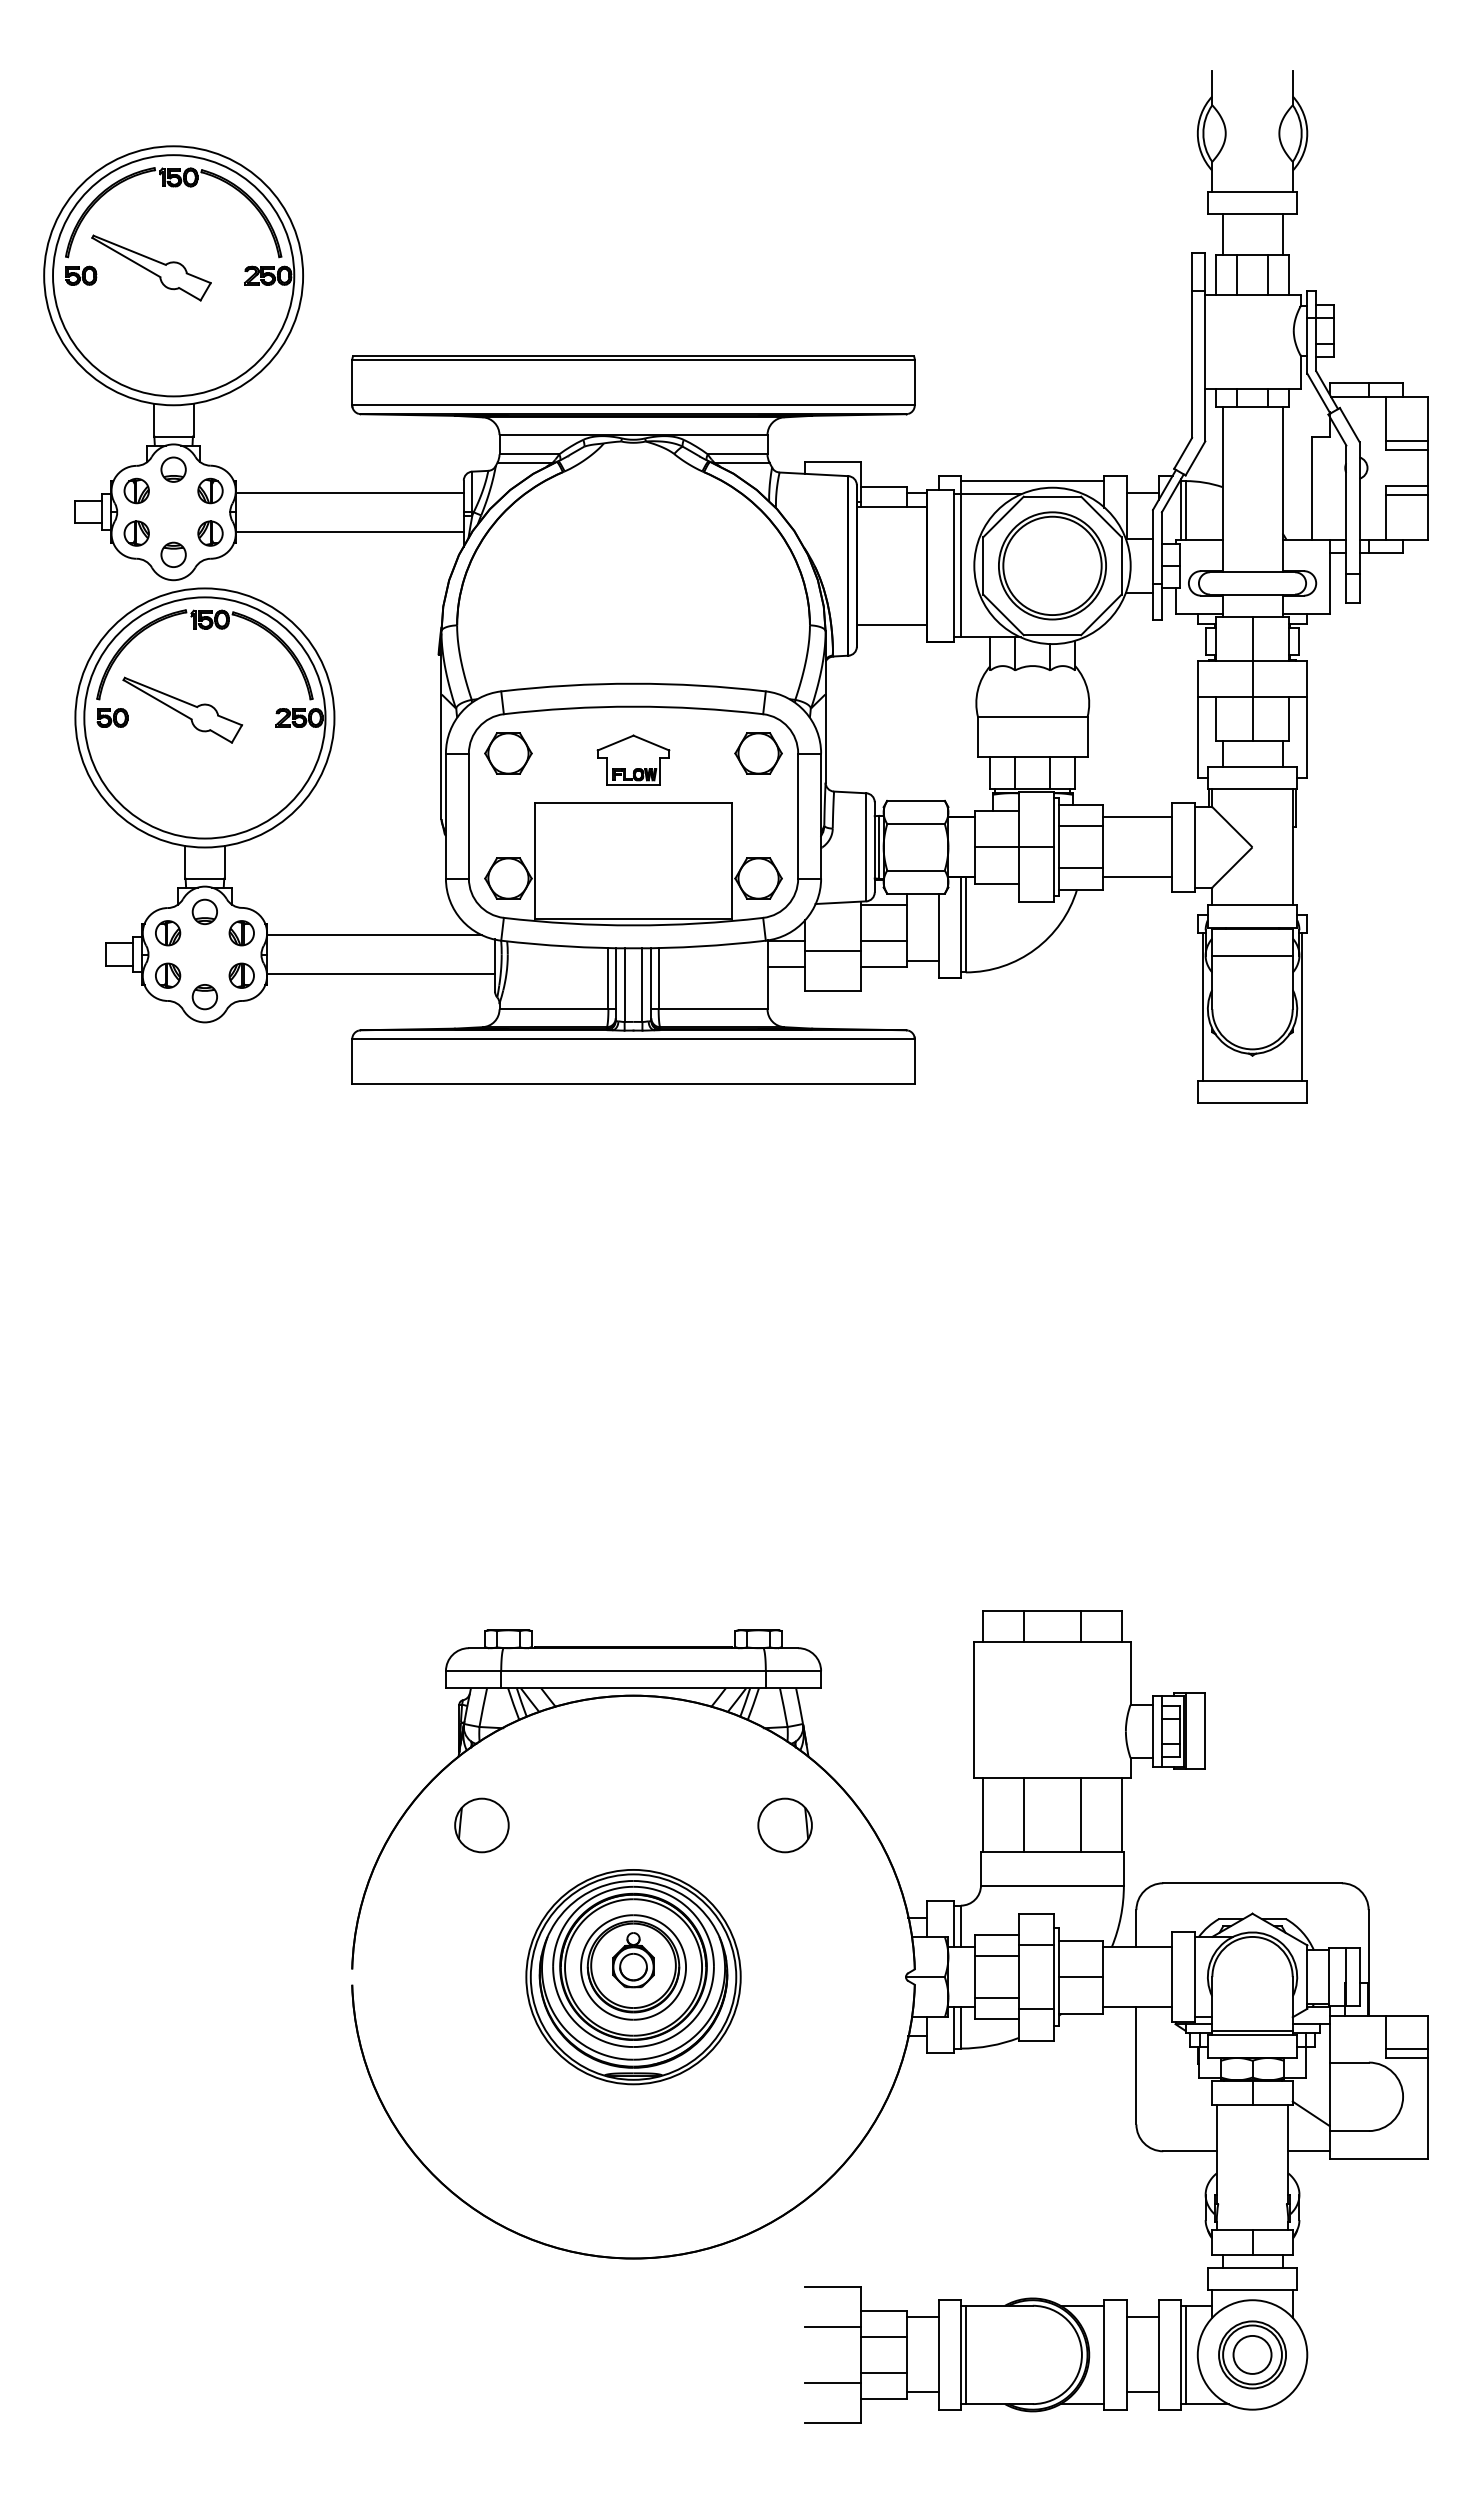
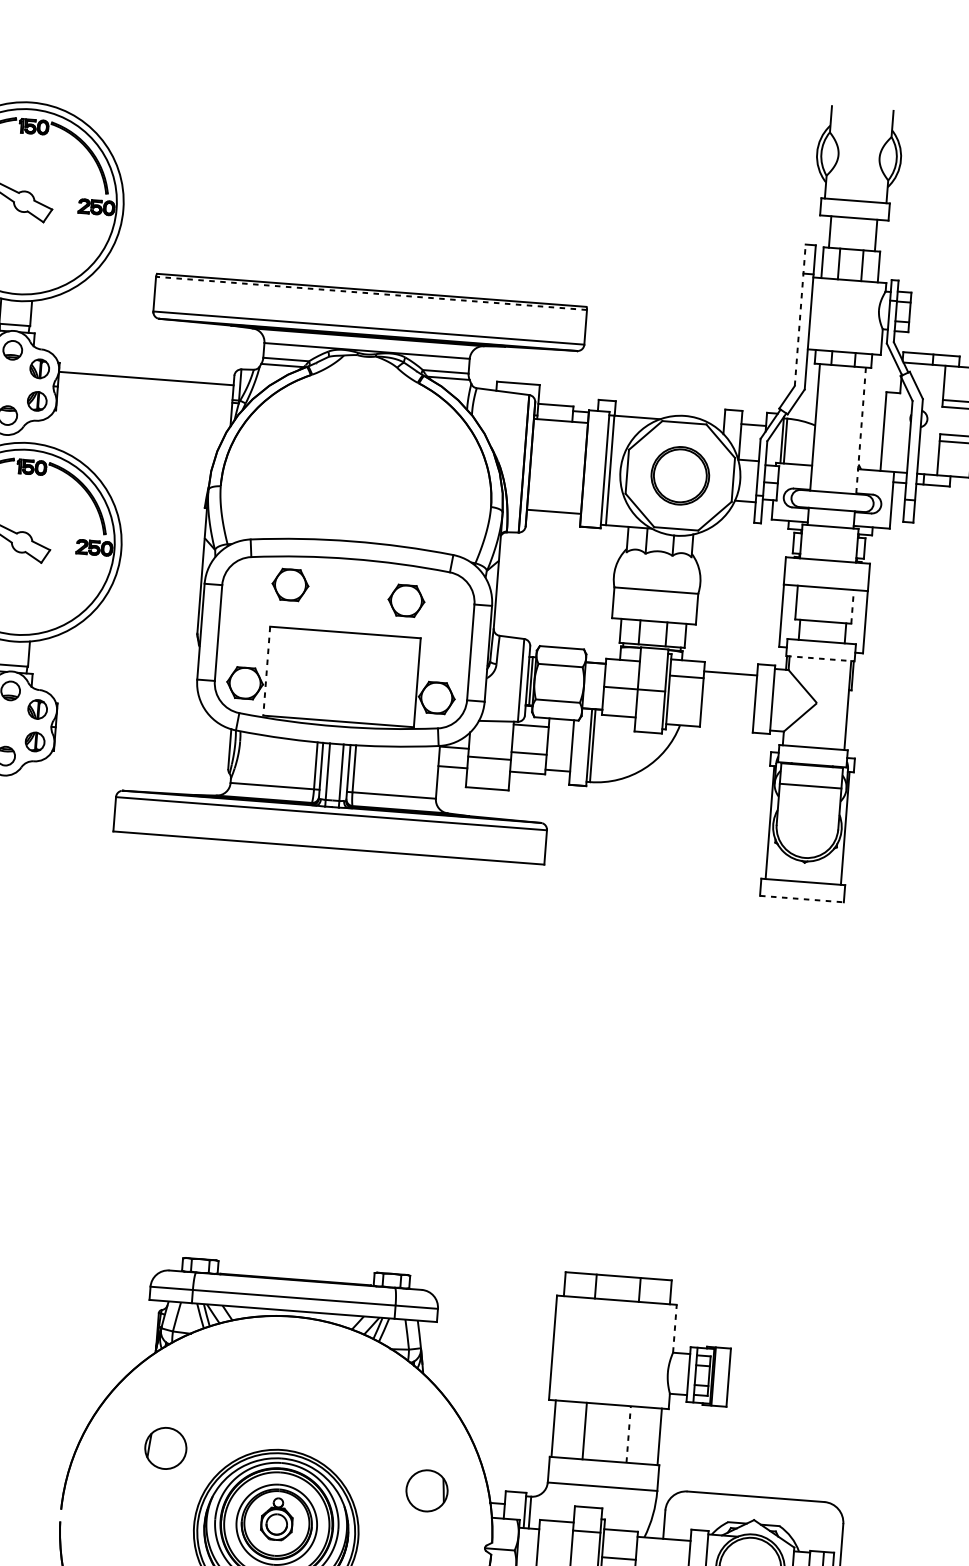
line: (1192, 345) -> (800, 315), solid -> dashed
line: (633, 360) -> (371, 293), solid -> dashed
line: (1032, 481) -> (670, 409), removed
line: (1282, 489) -> (861, 430), solid -> dashed
line: (349, 531) -> (143, 408), removed
part: (1052, 565) -> (680, 475), size x0.7
line: (1252, 678) -> (826, 573), removed
line: (1289, 718) -> (852, 606), solid -> dashed
part: (508, 753) -> (290, 584), moved
part: (758, 753) -> (406, 600), moved
part: (633, 759) -> (347, 599), removed
line: (1252, 789) -> (820, 658), solid -> dashed
line: (535, 861) -> (266, 671), solid -> dashed
line: (1080, 868) -> (683, 709), removed
line: (1137, 877) -> (727, 719), removed
line: (374, 935) -> (139, 718), removed
line: (381, 973) -> (142, 748), removed
line: (1252, 1103) -> (801, 899), solid -> dashed
line: (1130, 1672) -> (674, 1328), solid -> dashed
line: (1081, 1815) -> (628, 1434), solid -> dashed
part: (481, 1825) -> (165, 1448), moved
part: (784, 1825) -> (426, 1490), moved
line: (996, 1955) -> (555, 1536), removed

